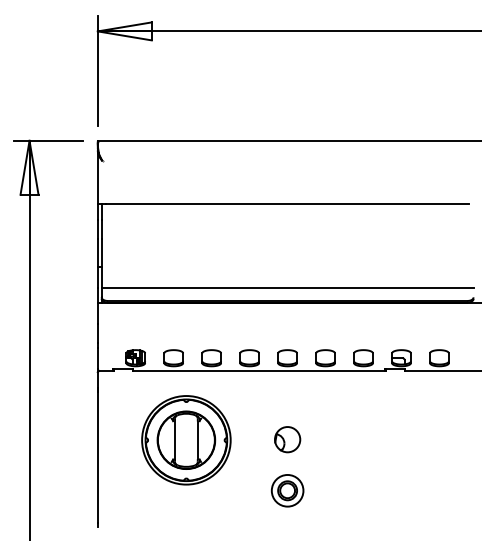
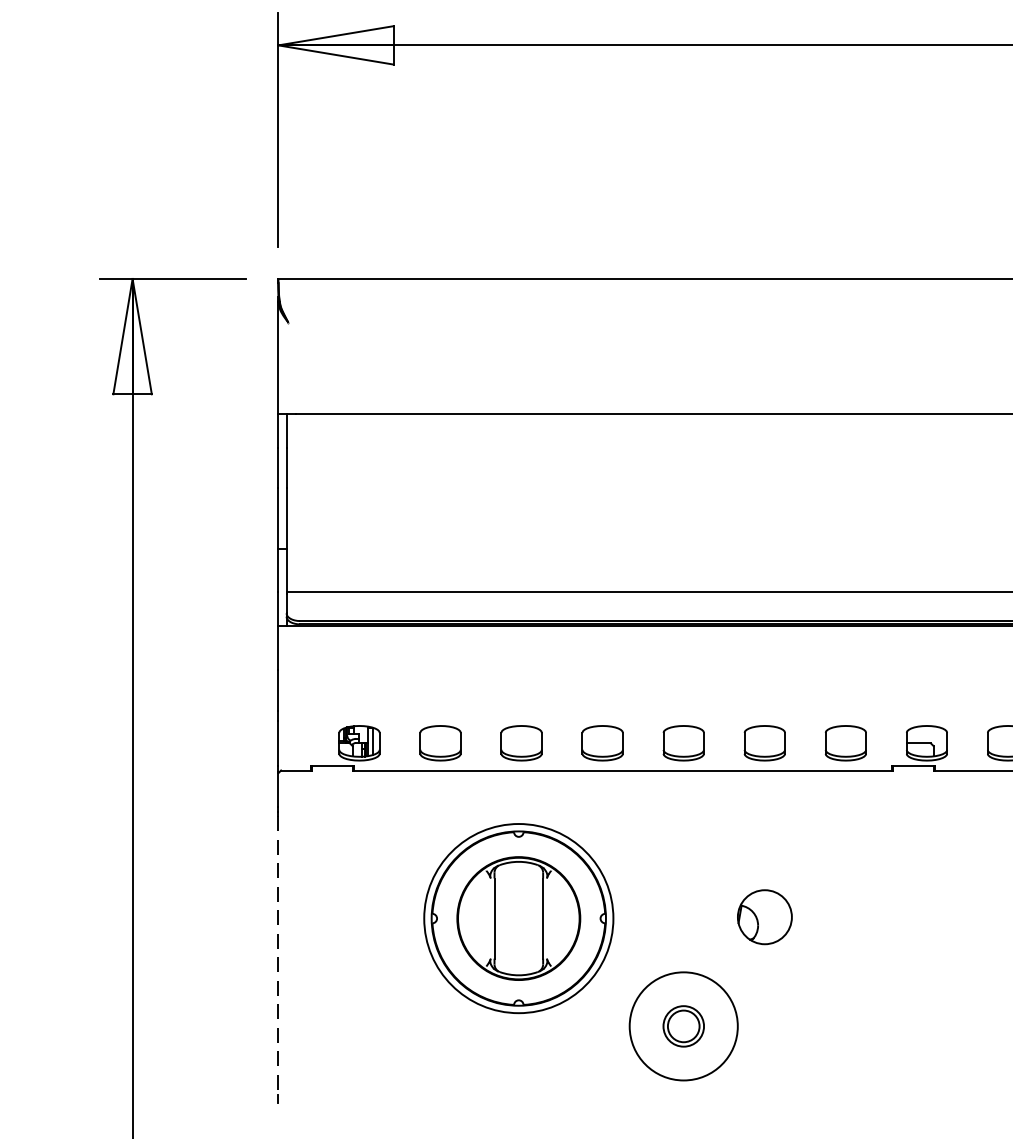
part: (287, 439) -> (764, 916), moved
part: (186, 440) -> (519, 918), moved
line: (97, 458) -> (277, 957), solid -> dashed
circle: (287, 490) -> (683, 1025), size x1.6

